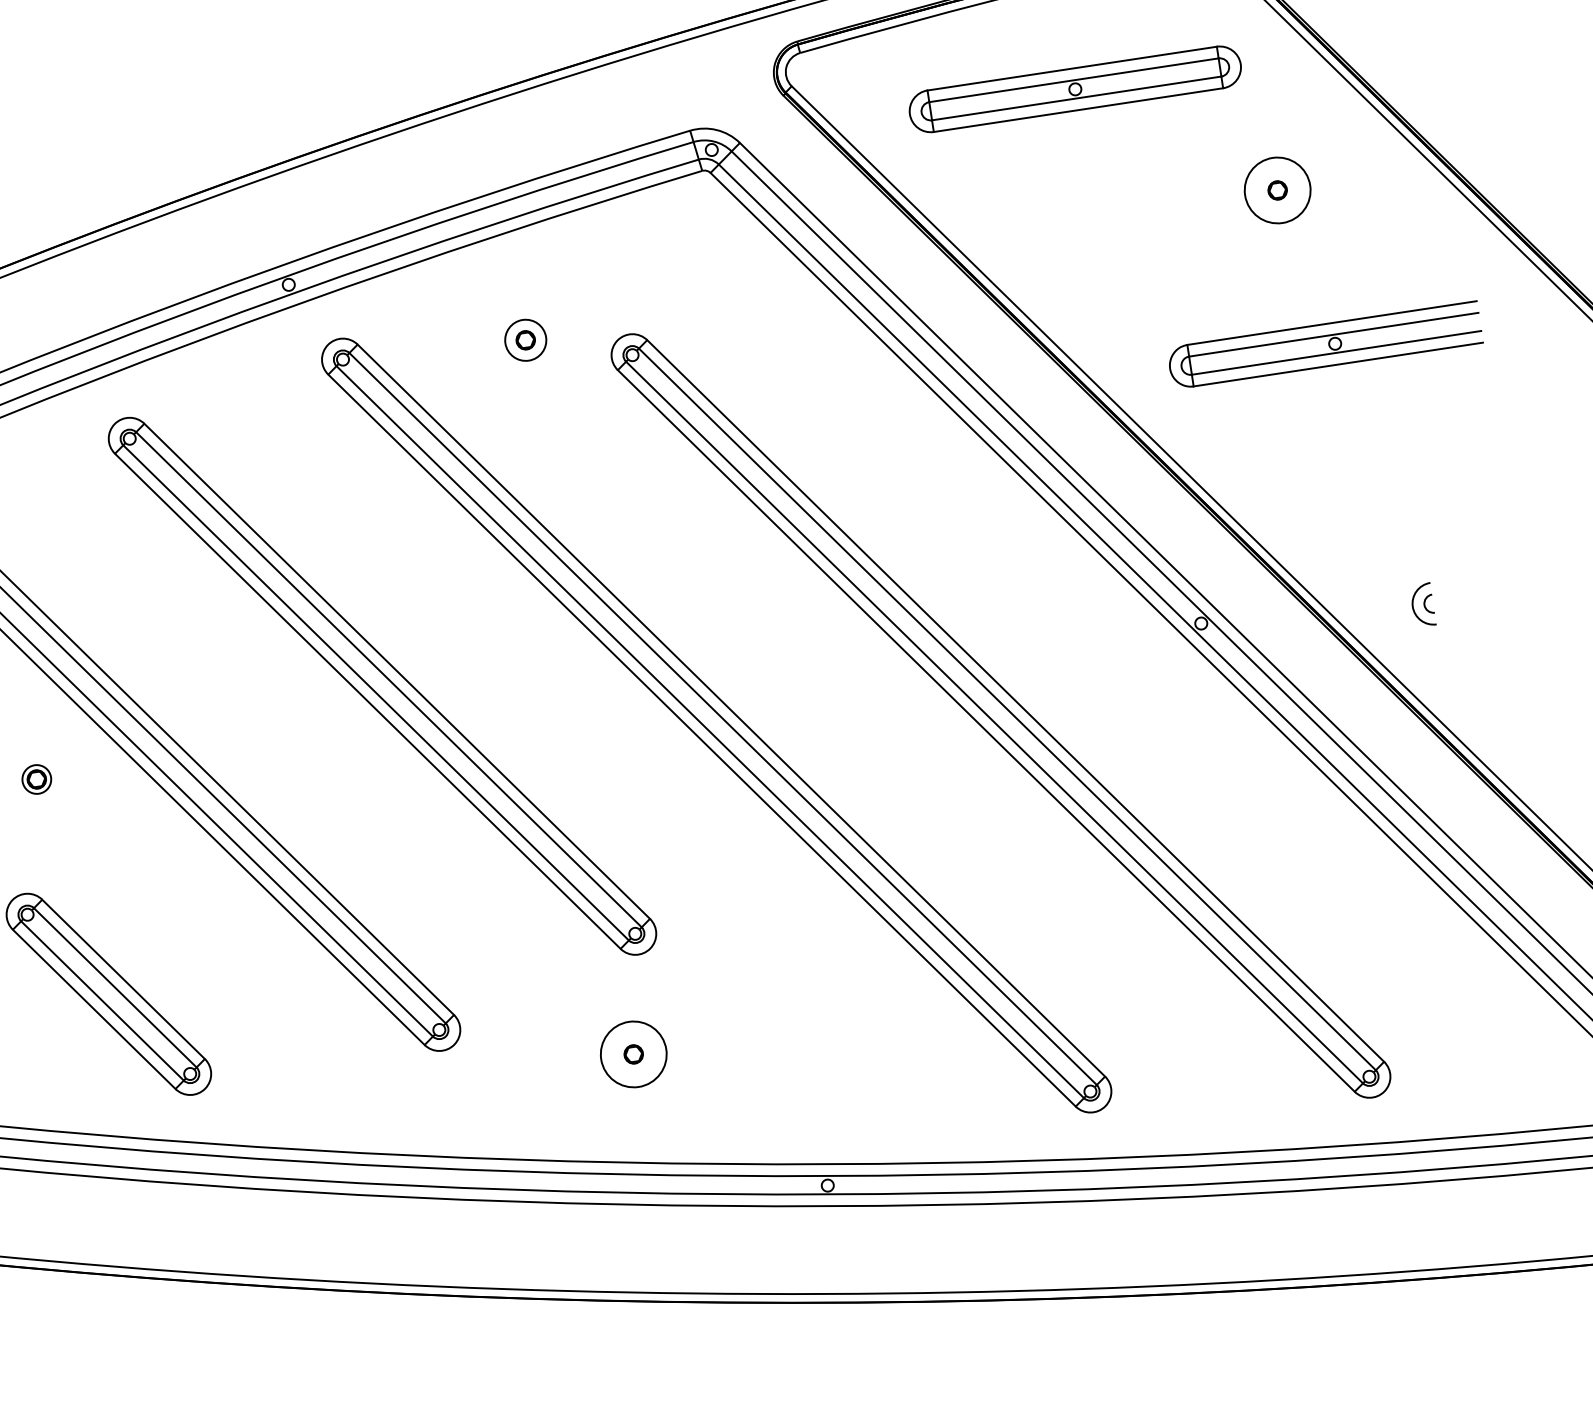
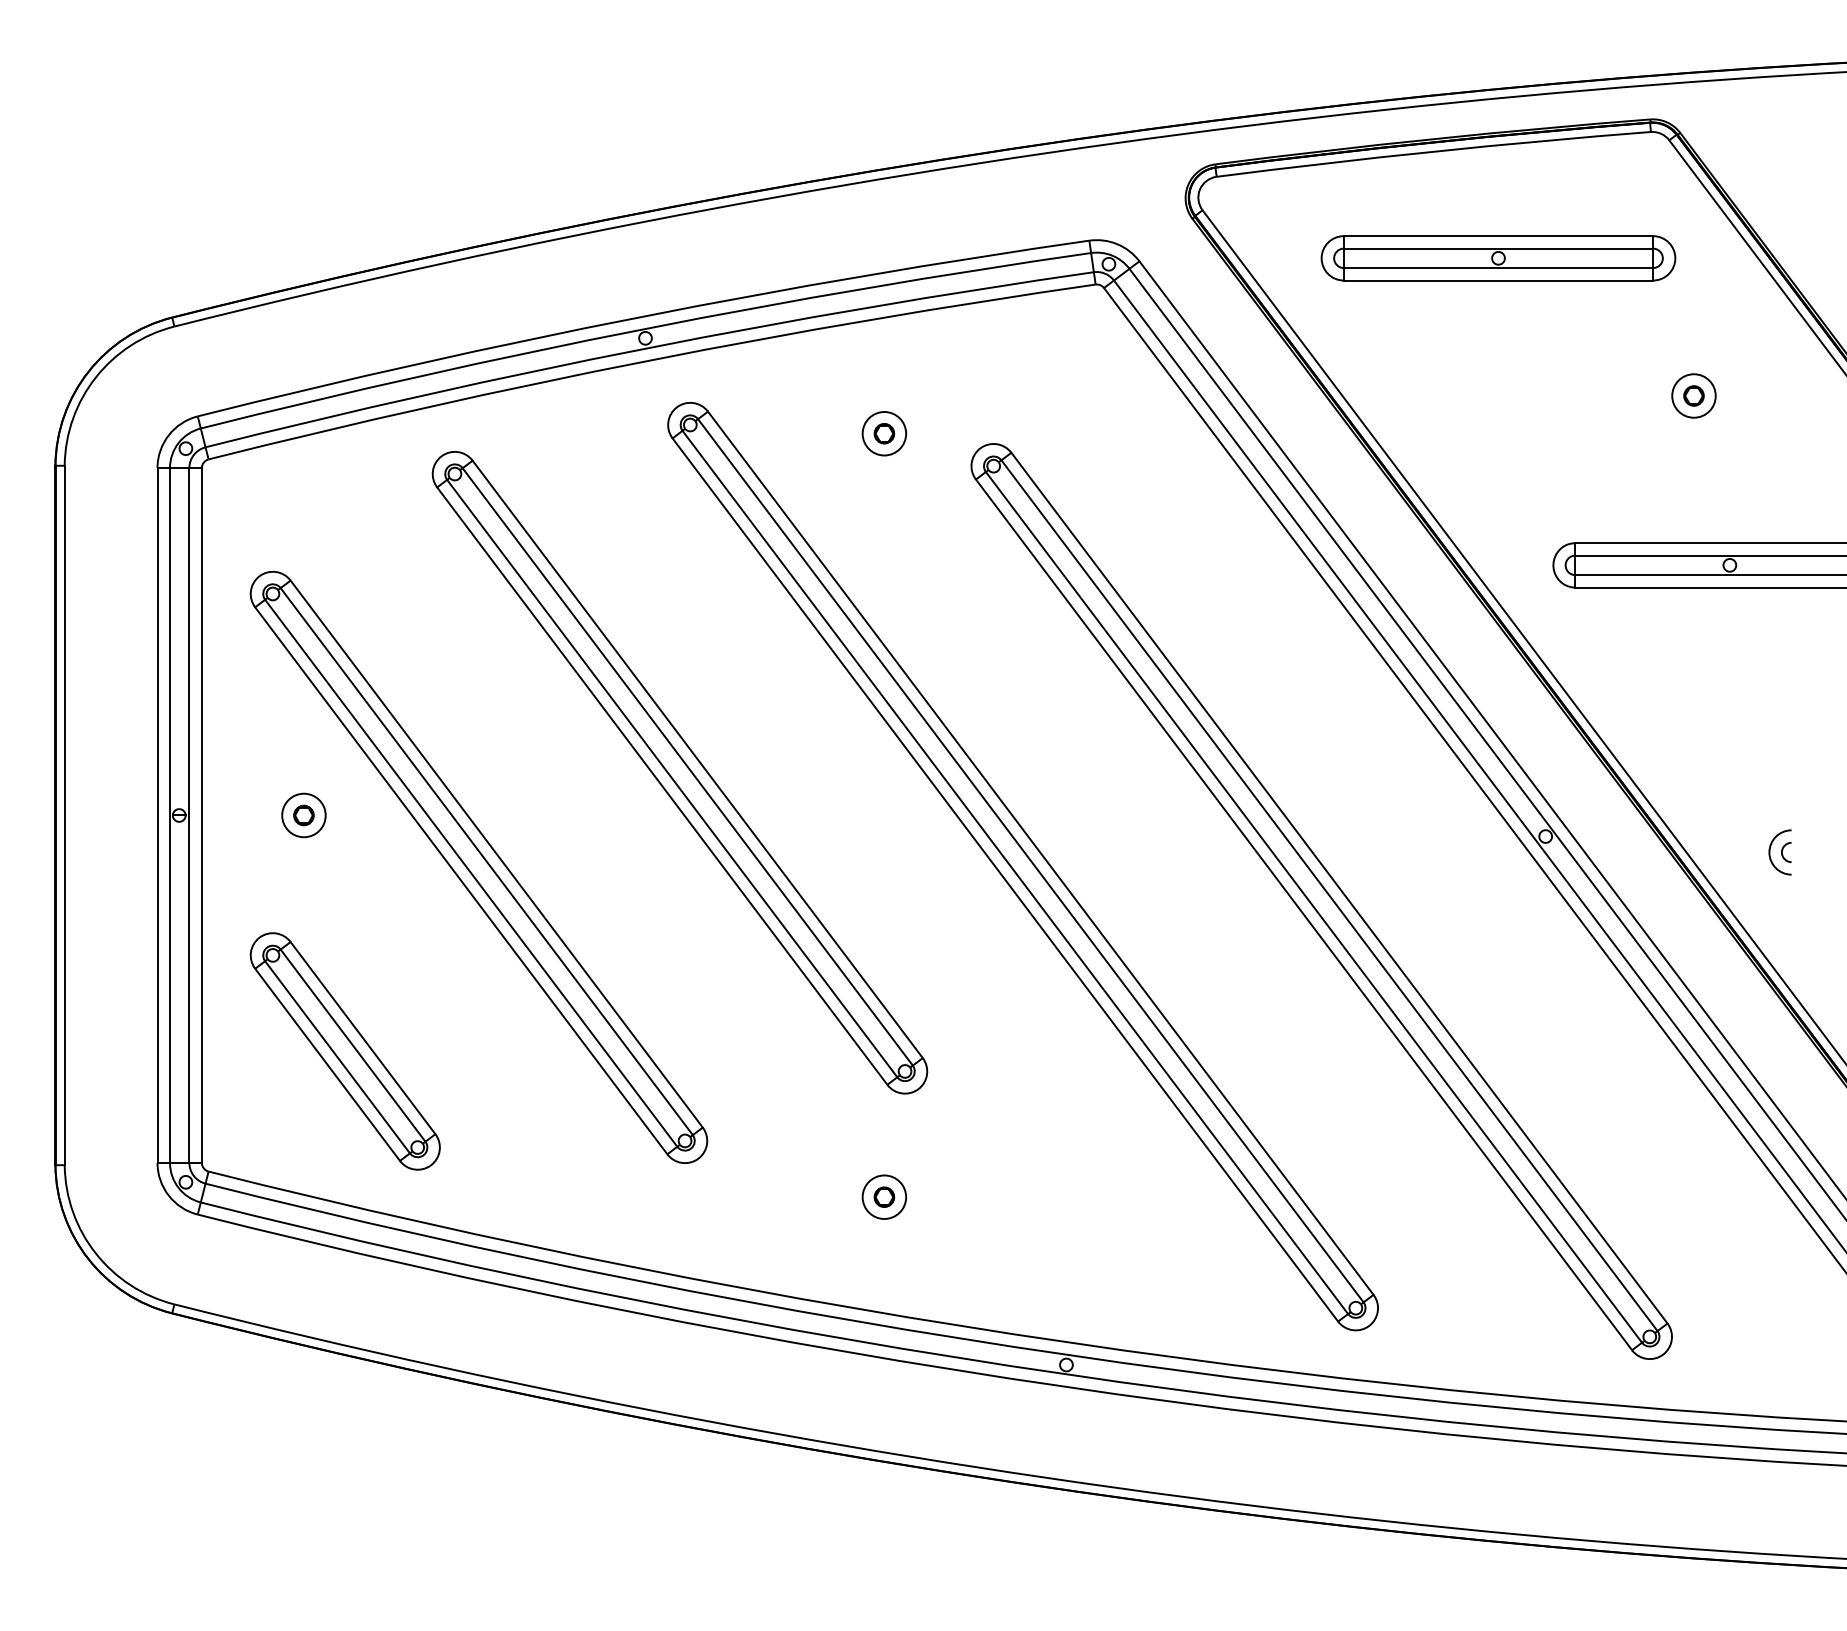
circle: (1277, 190) -> (1693, 395), size x0.62
circle: (36, 779) -> (303, 815), size x1.43
circle: (633, 1053) -> (884, 1196), size x0.62

